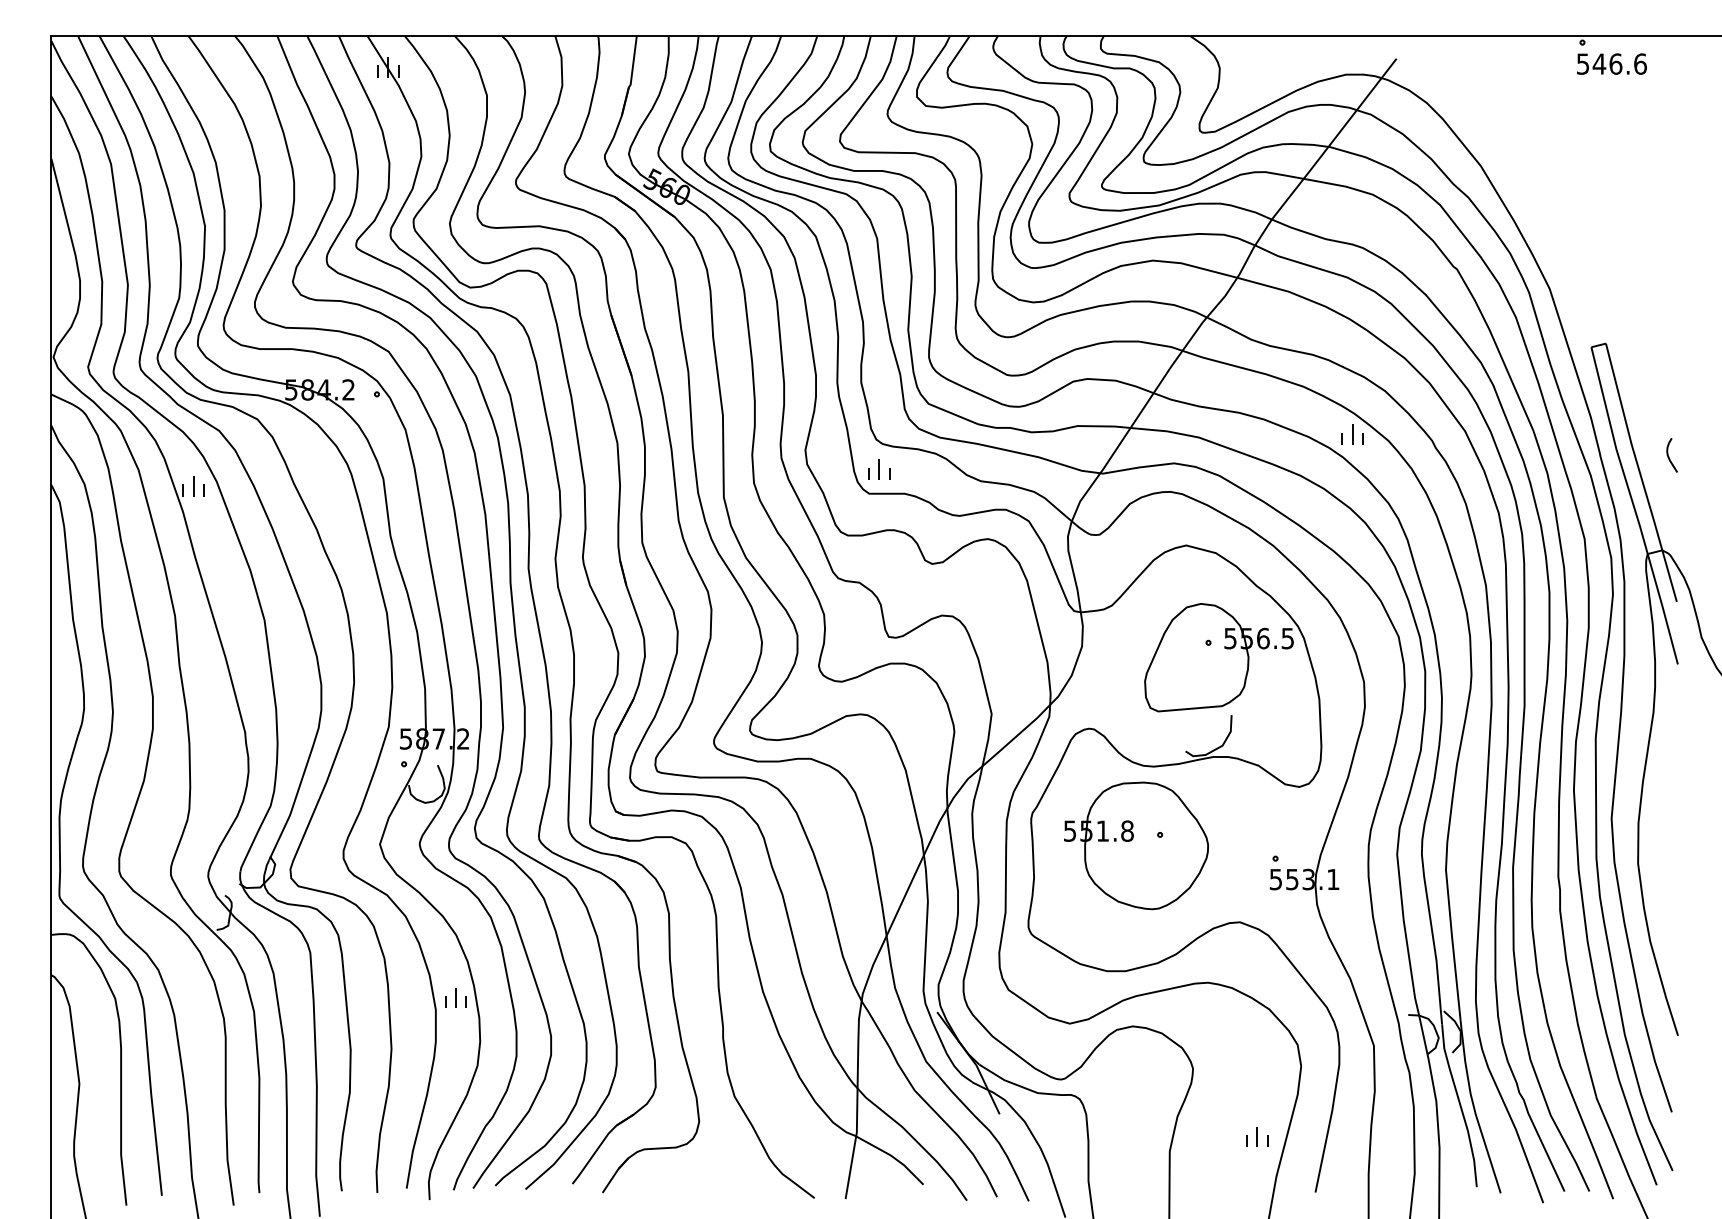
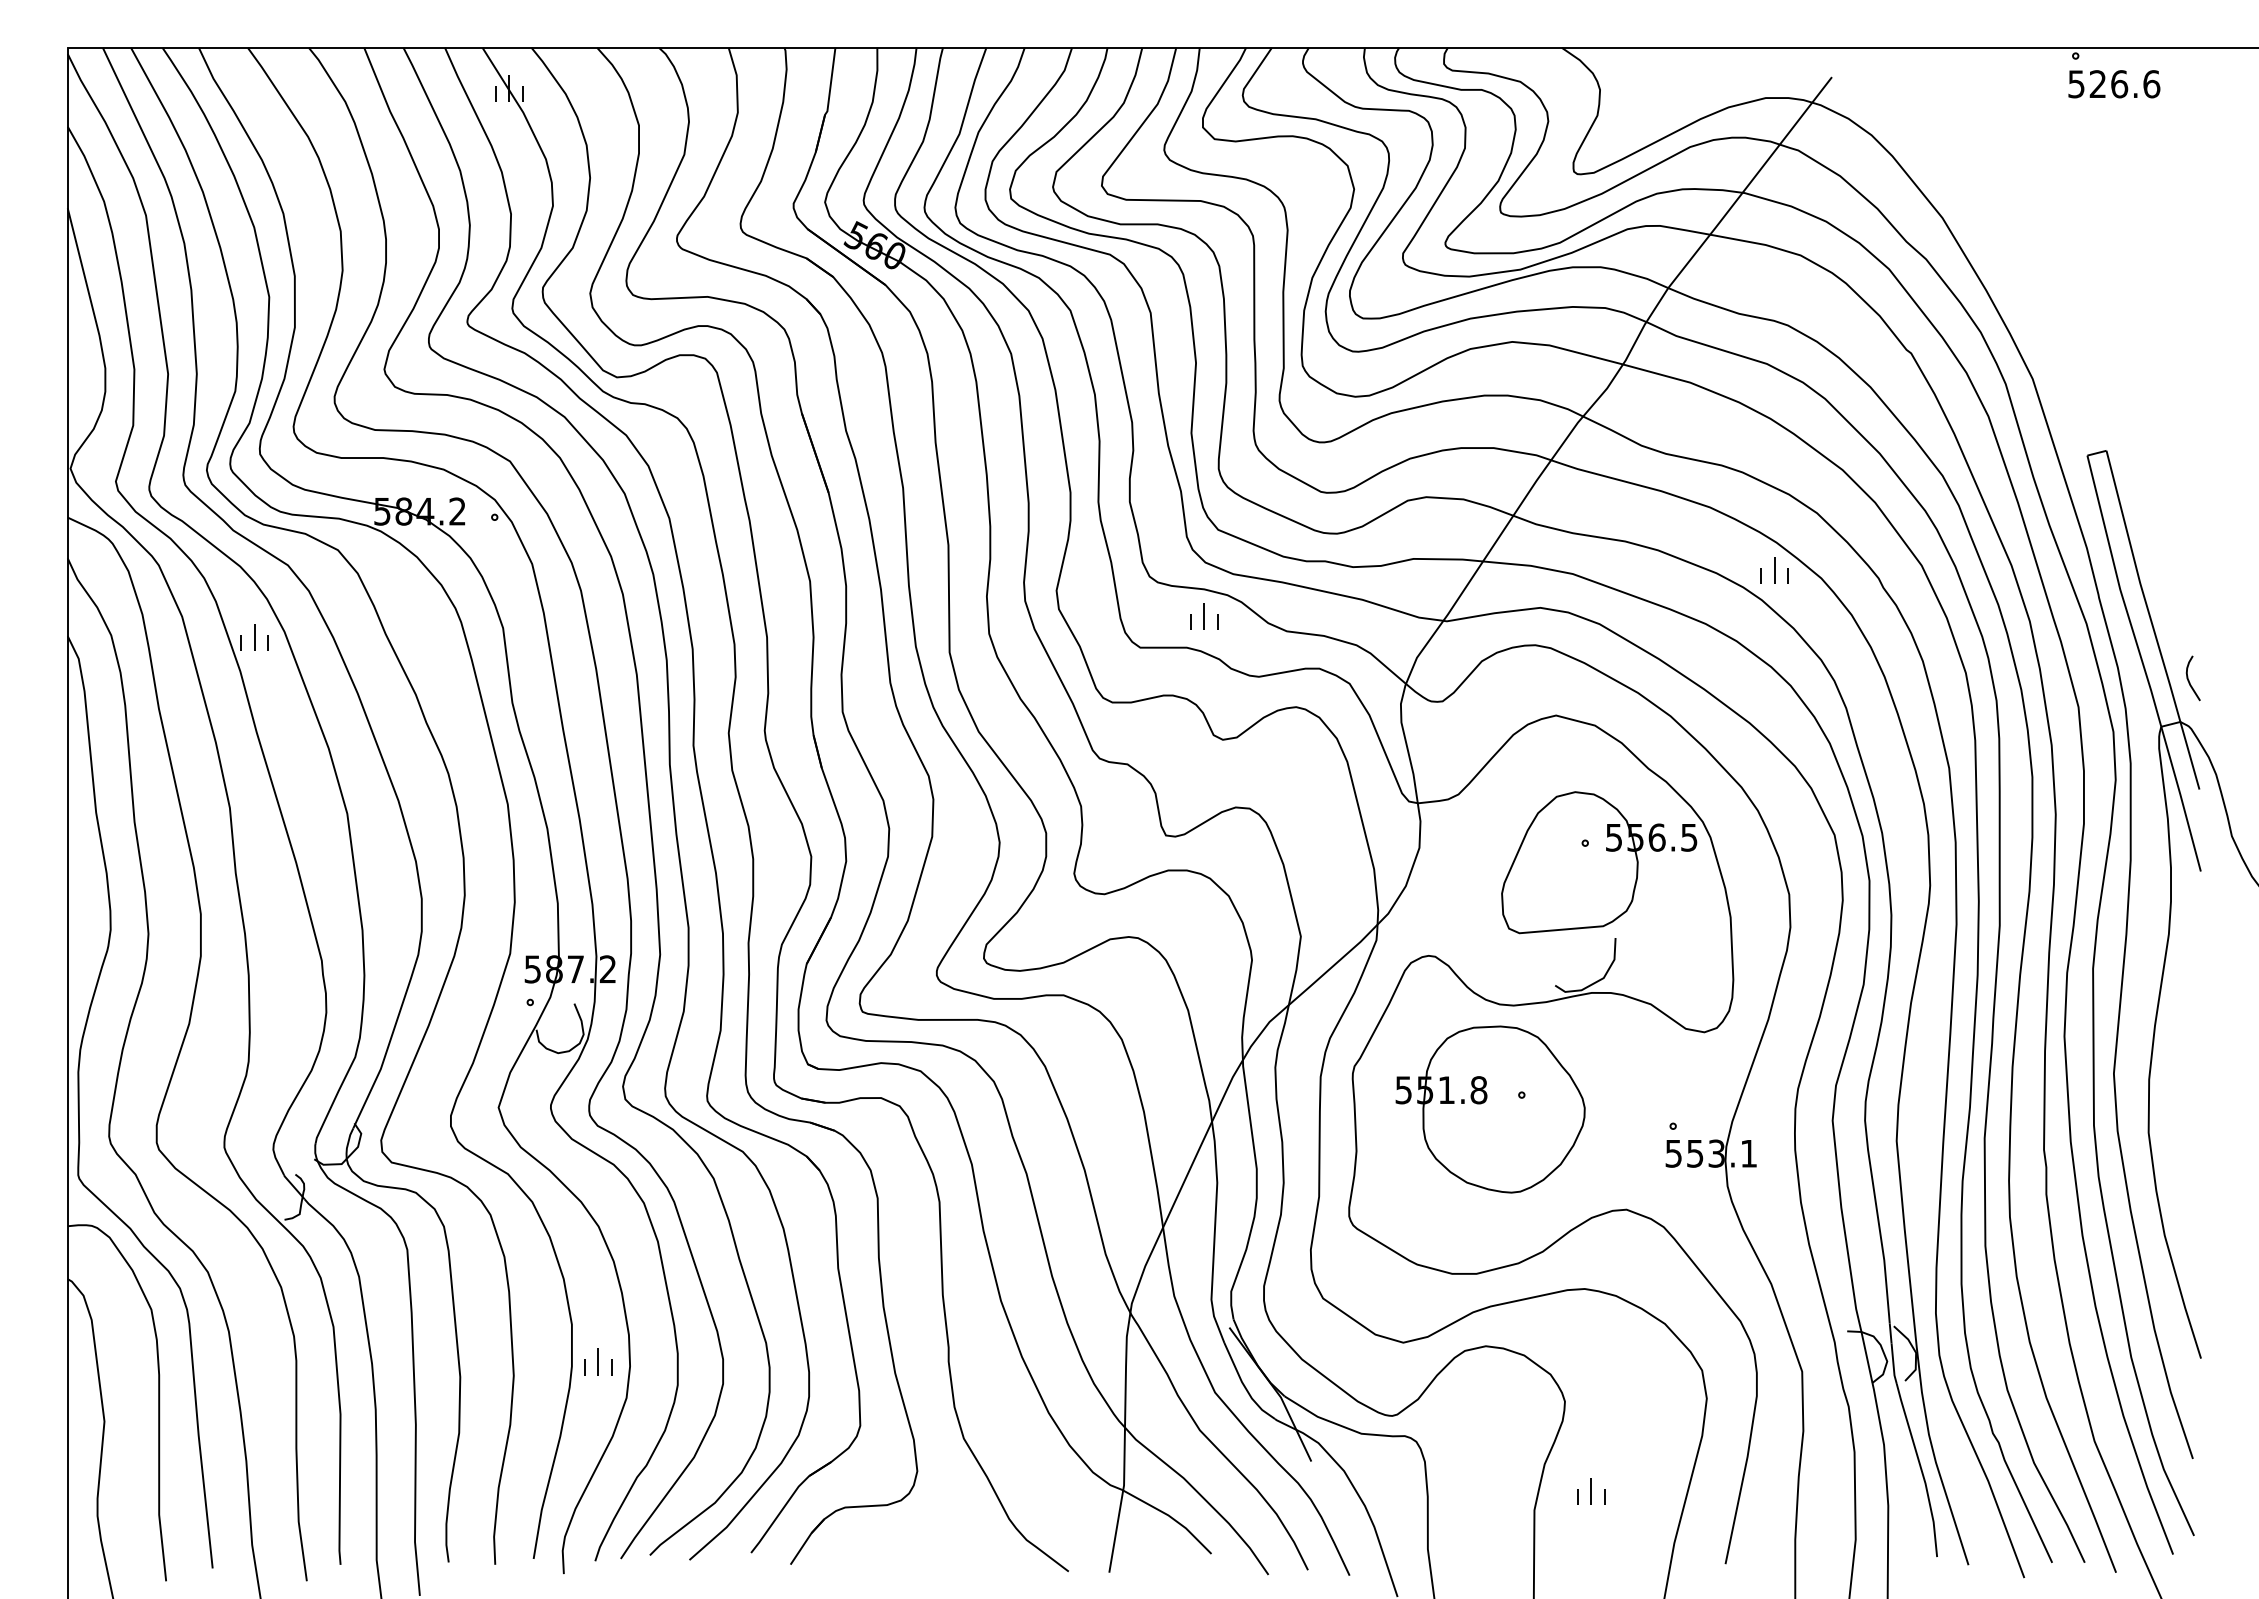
text: (1599, 63) -> (2097, 83), 546.6 -> 526.6
curve: (1669, 457) -> (2189, 680), moved
part: (879, 469) -> (1204, 616), moved
part: (456, 997) -> (598, 1361), moved
part: (1257, 1137) -> (1591, 1491), moved

